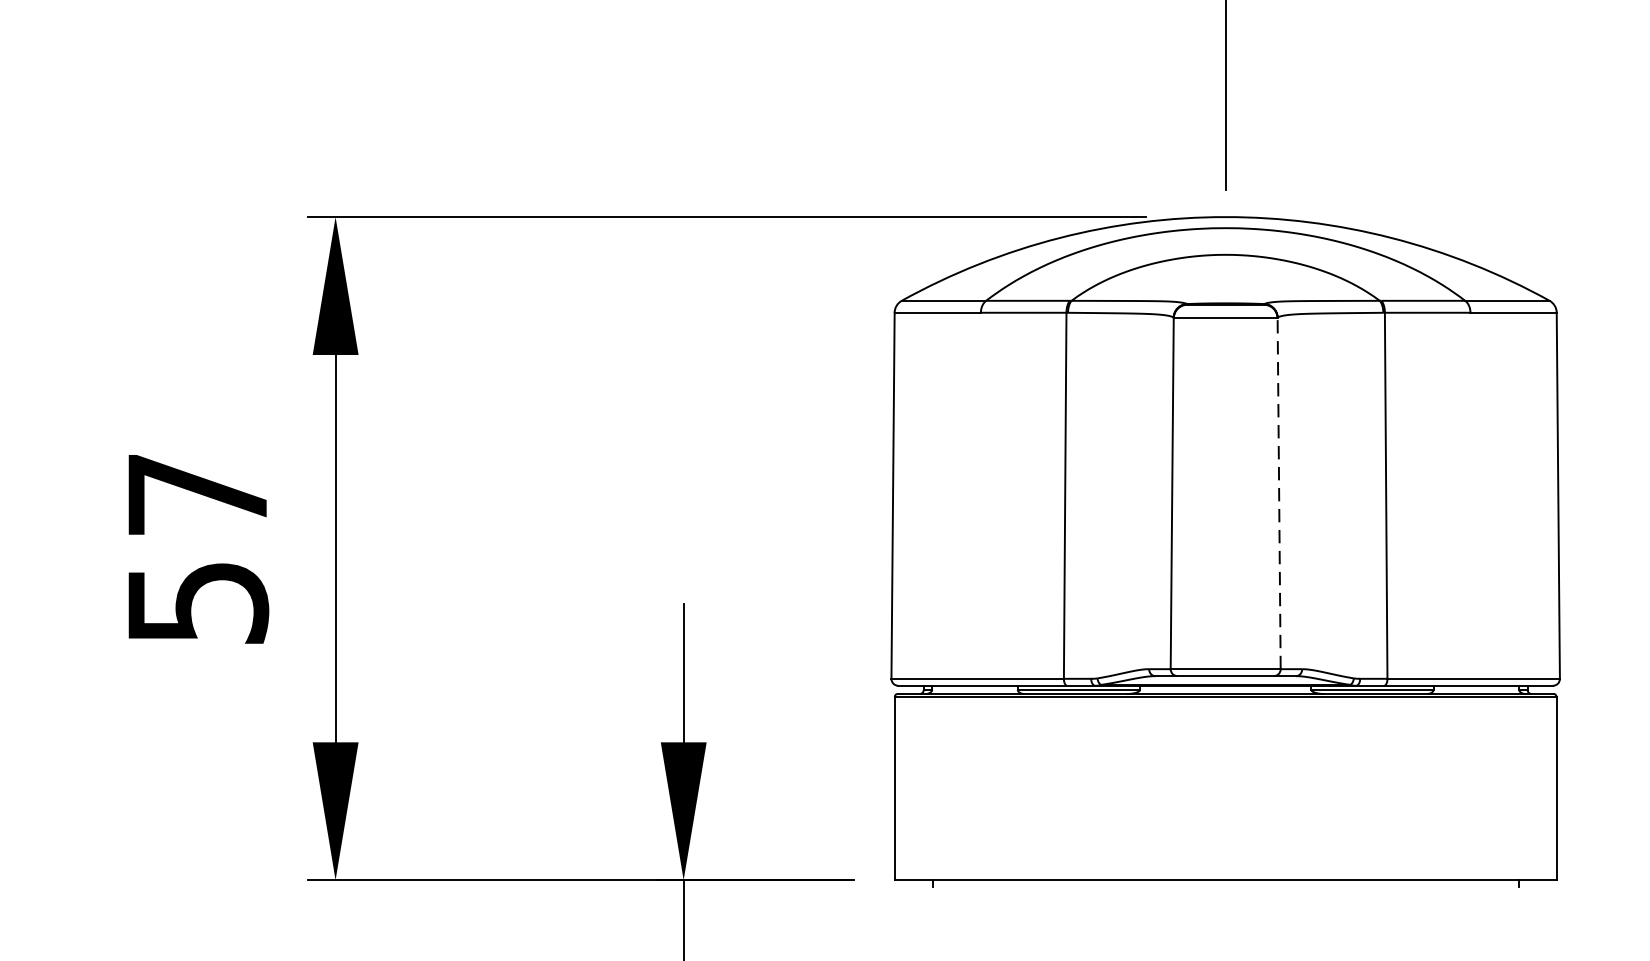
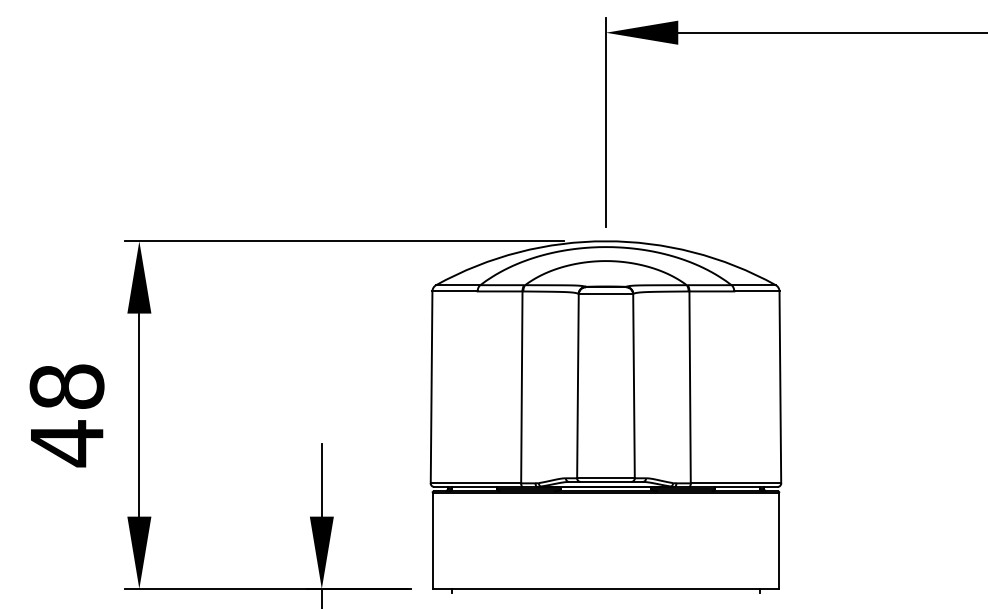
line: (1280, 492) -> (634, 385), dashed -> solid
text: (196, 549) -> (66, 415), 57 -> 48

